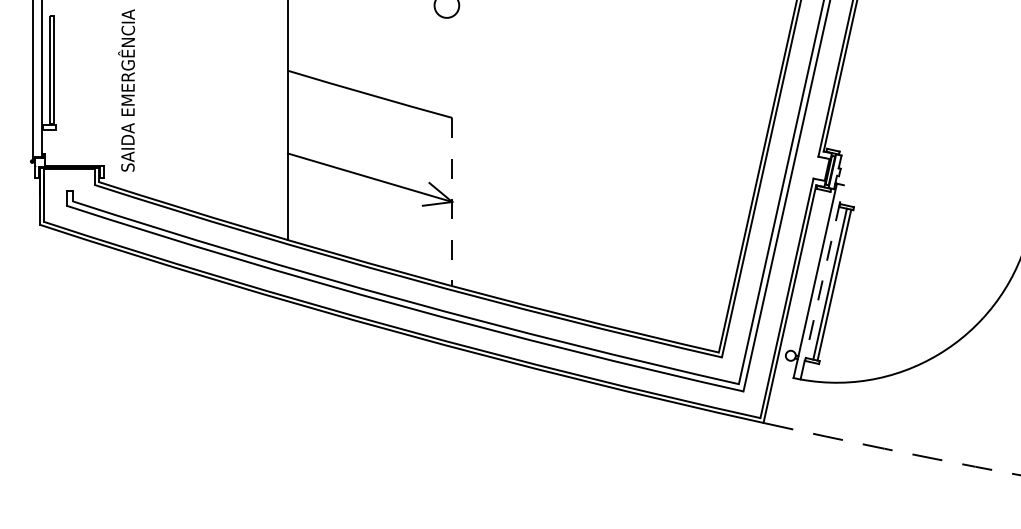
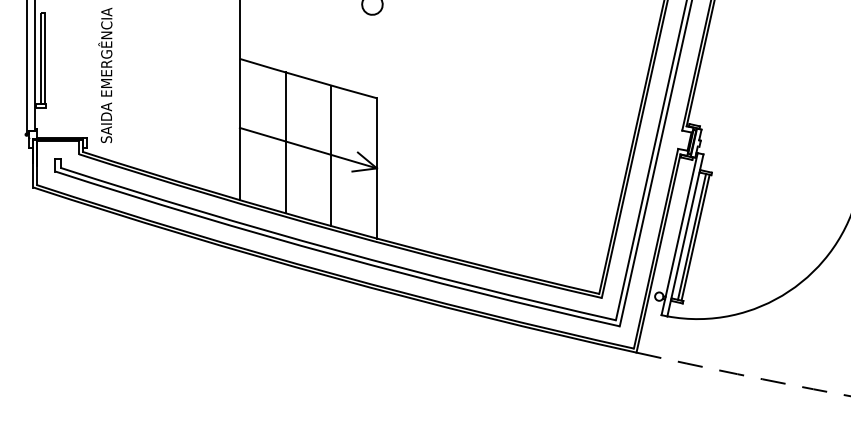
line: (342, 170) -> (285, 142), added
line: (397, 186) -> (331, 155), added
line: (451, 202) -> (376, 168), dashed -> solid
line: (822, 281) -> (685, 234), dashed -> solid

